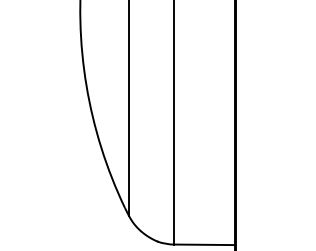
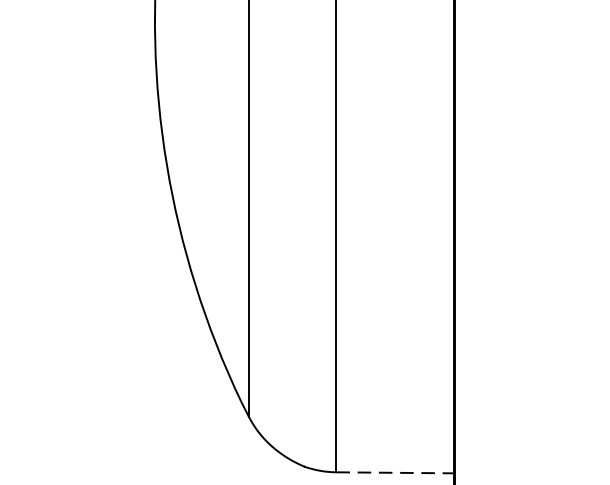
line: (205, 244) -> (396, 472), solid -> dashed

